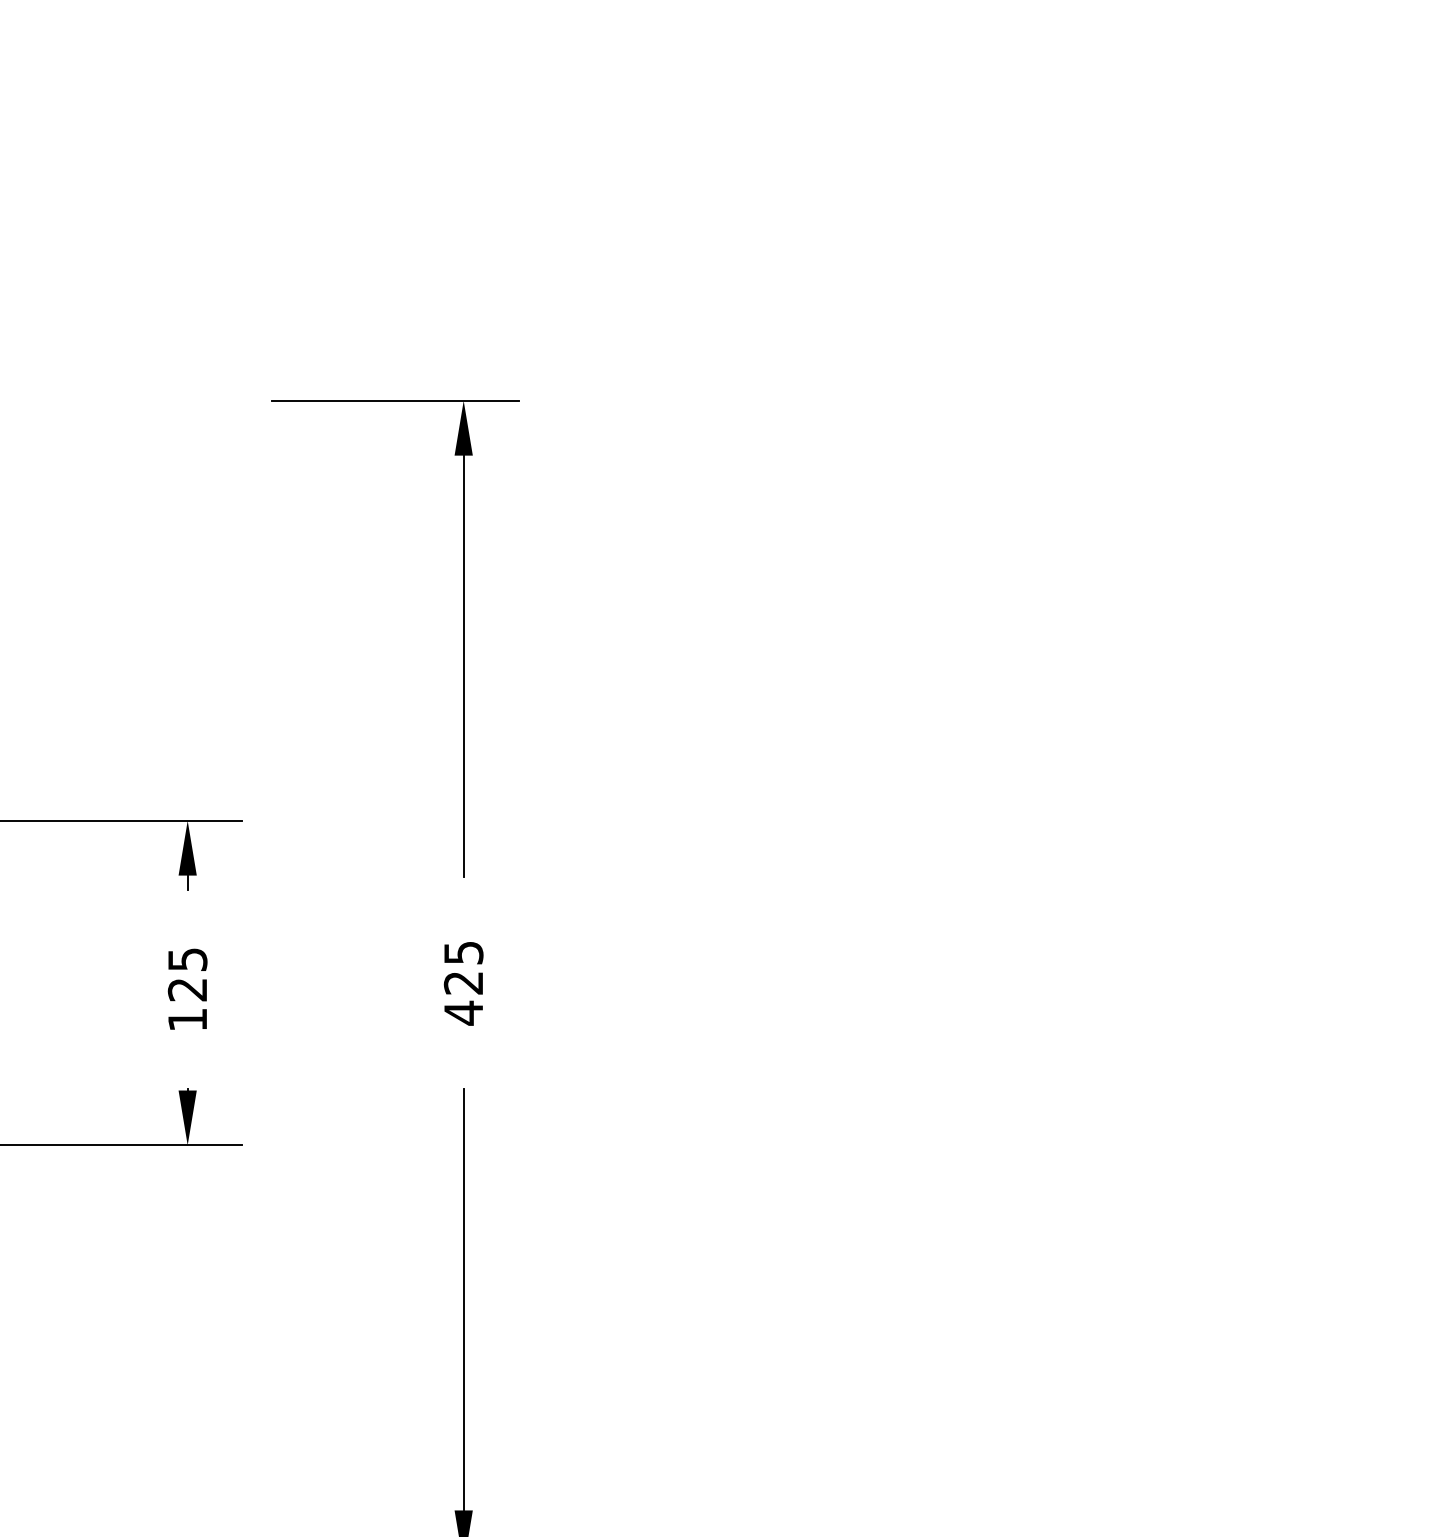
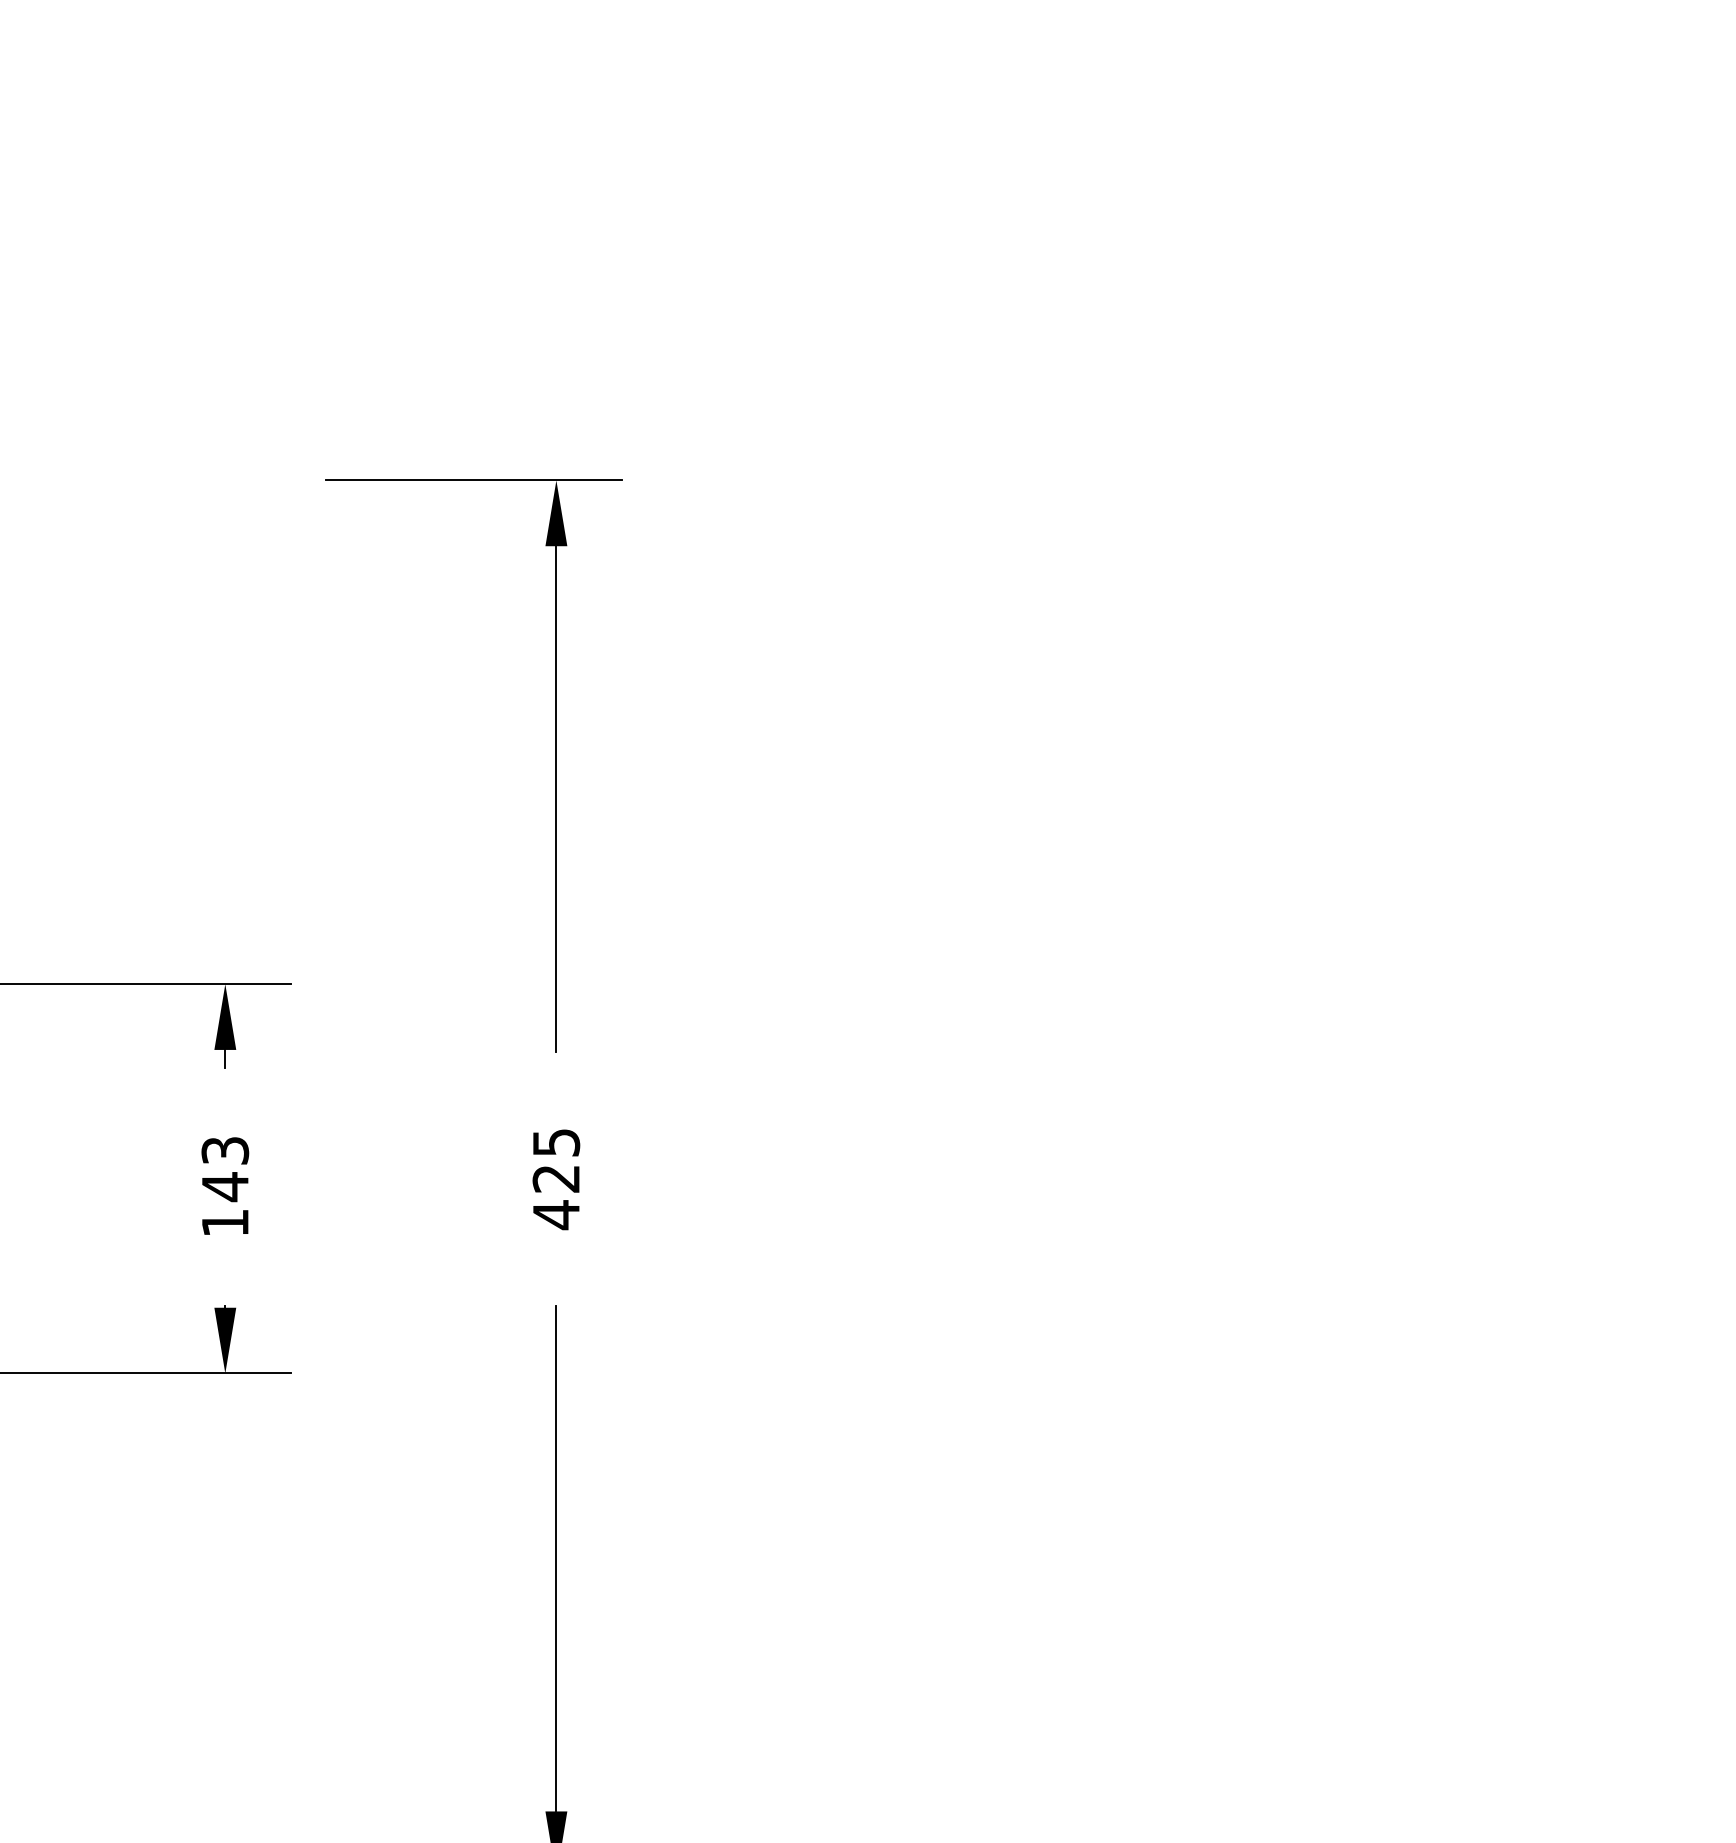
text: (187, 975) -> (224, 1169), 125 -> 143

